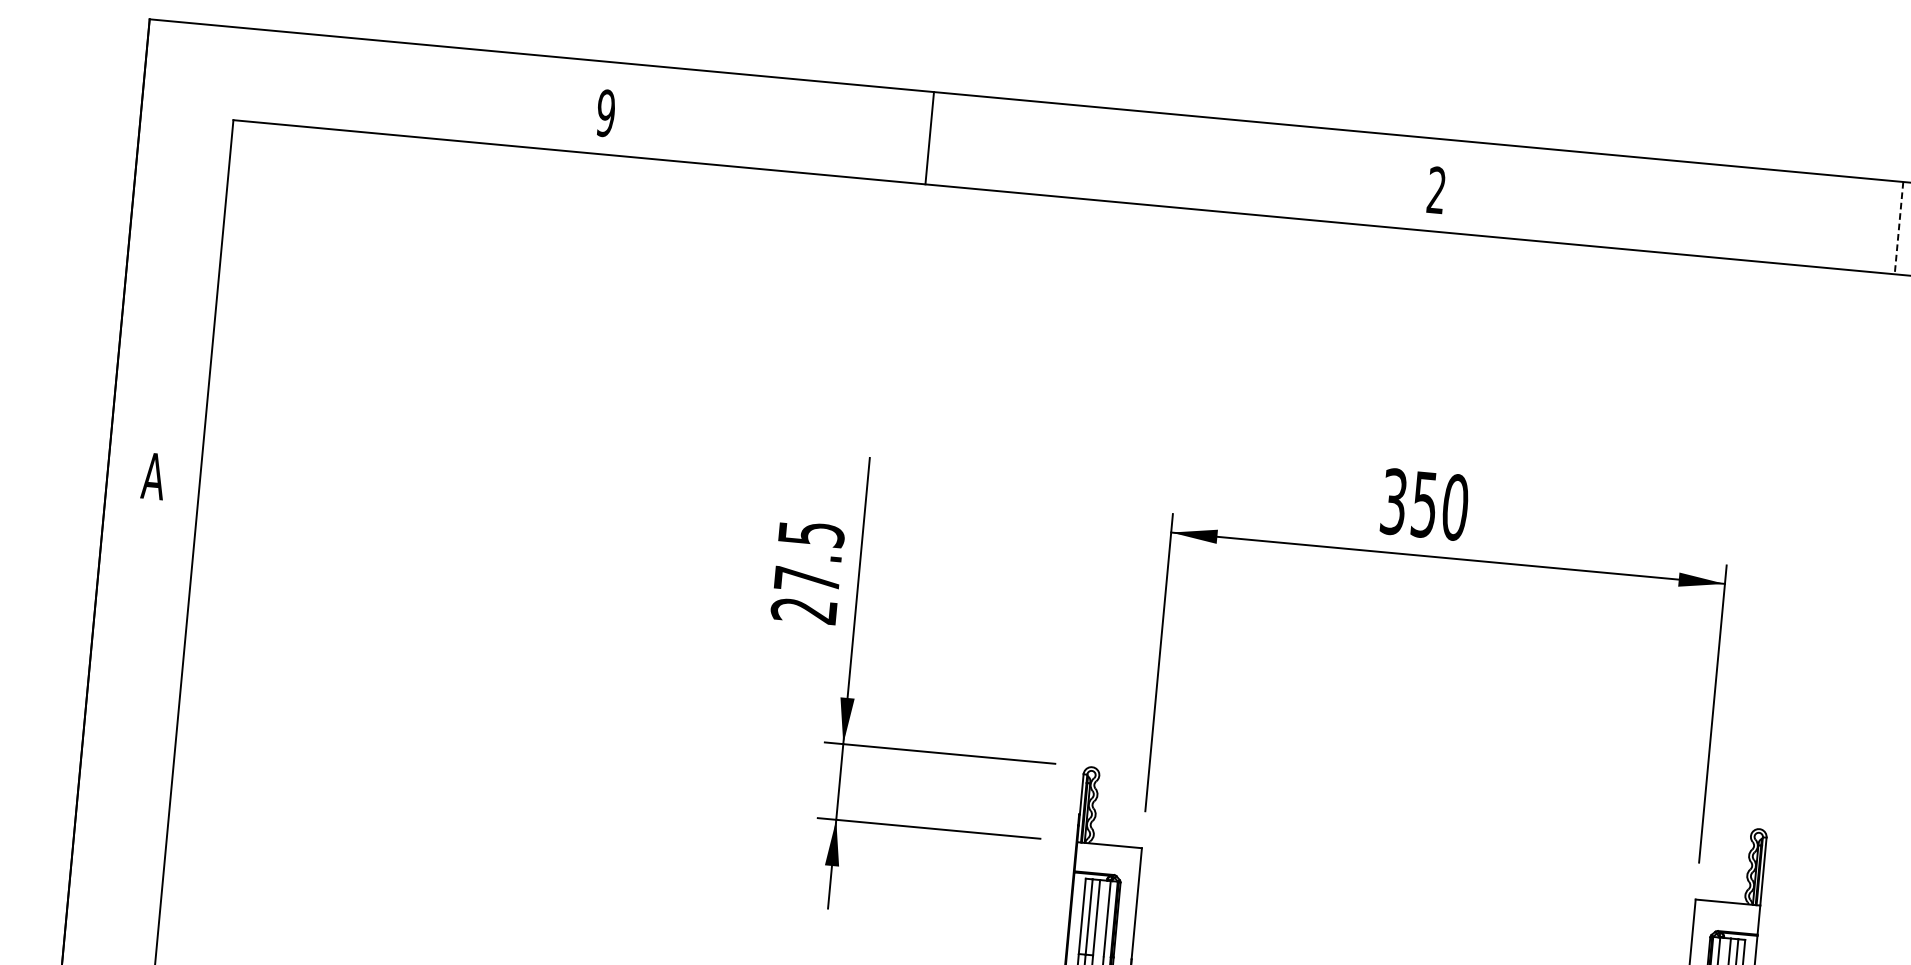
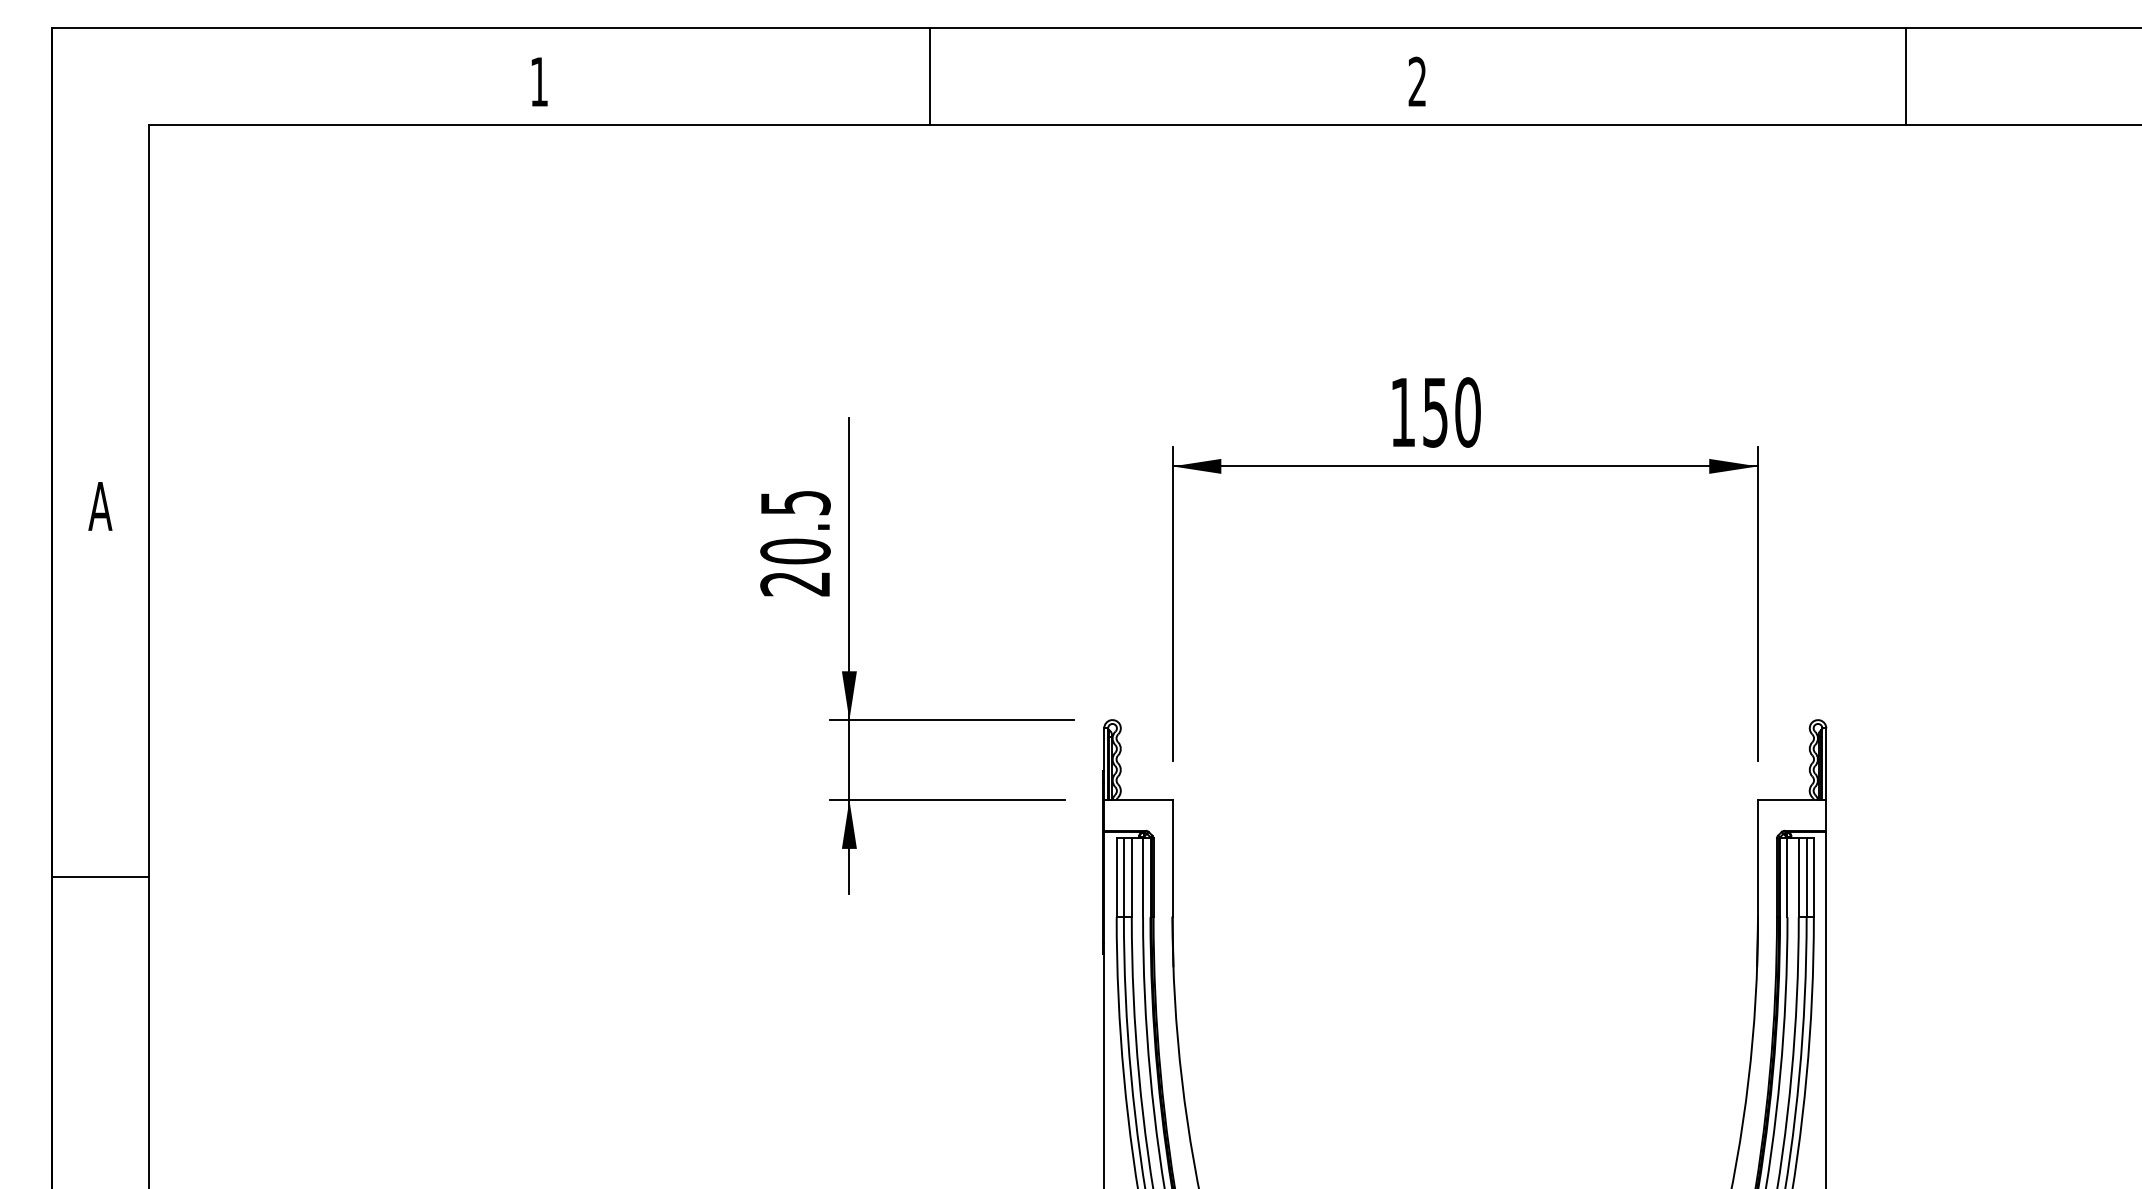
text: (606, 112) -> (539, 81), 9 -> 1
line: (930, 138) -> (930, 76), moved
line: (1898, 228) -> (1905, 76), dashed -> solid
text: (1393, 501) -> (1402, 412), 350 -> 150
text: (807, 579) -> (795, 551), 27.5 -> 20.5
line: (121, 826) -> (100, 876), added

